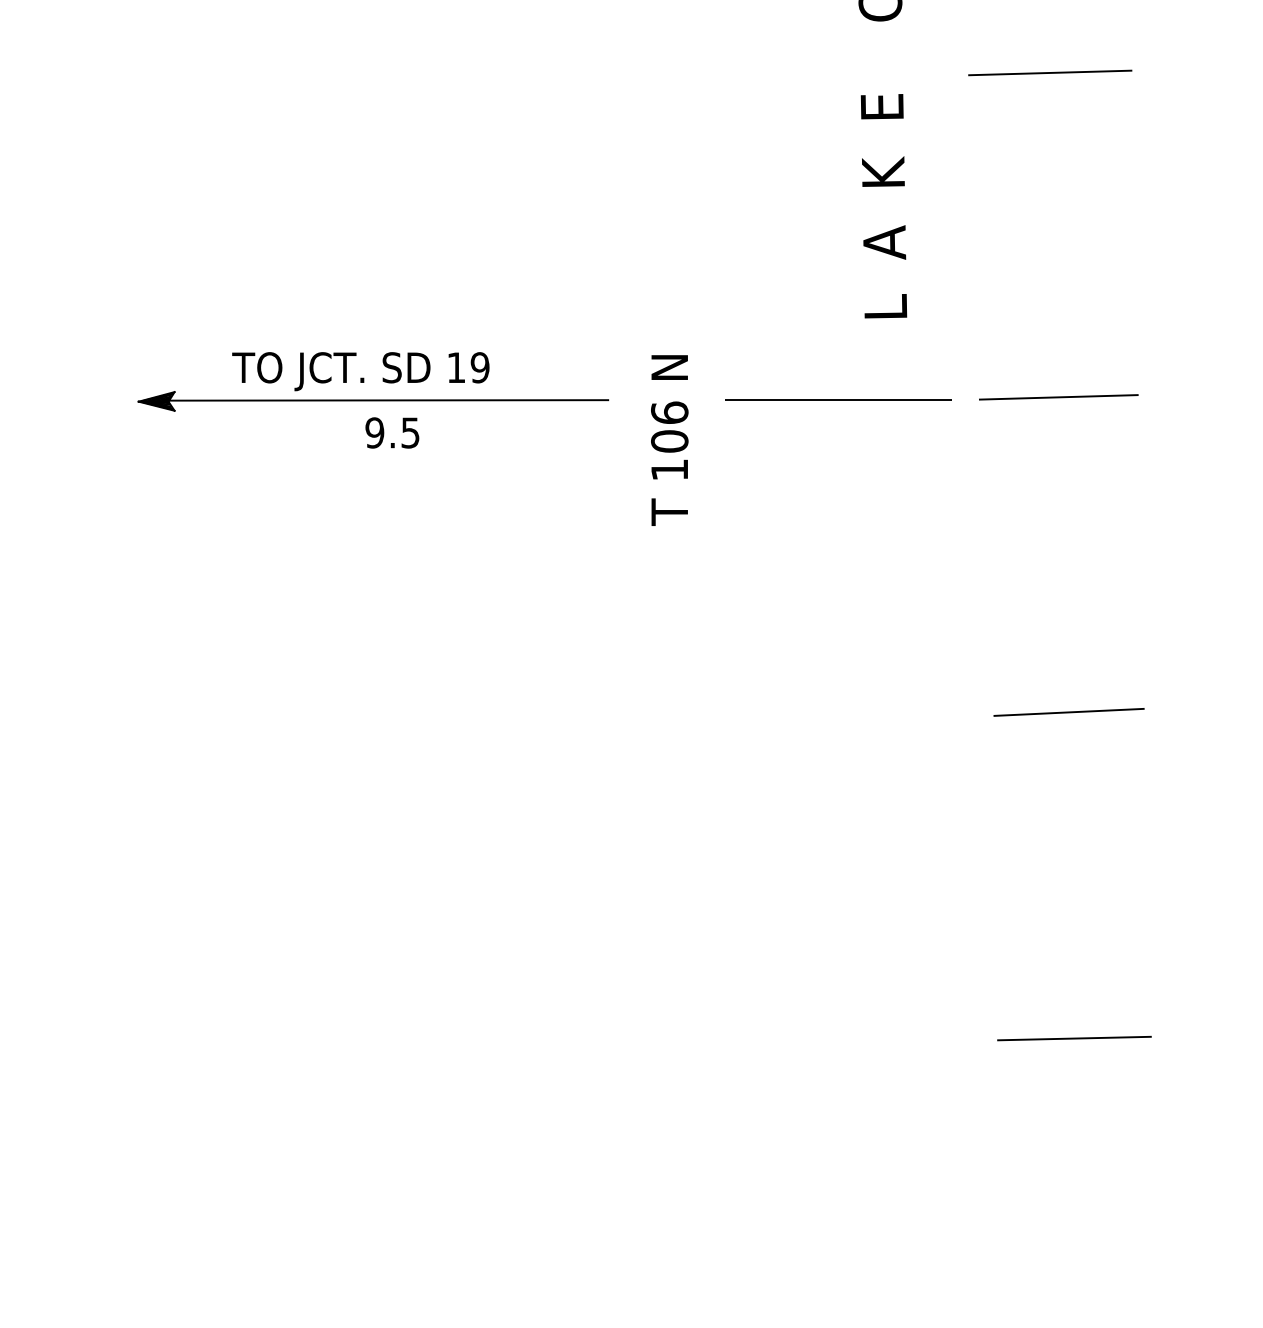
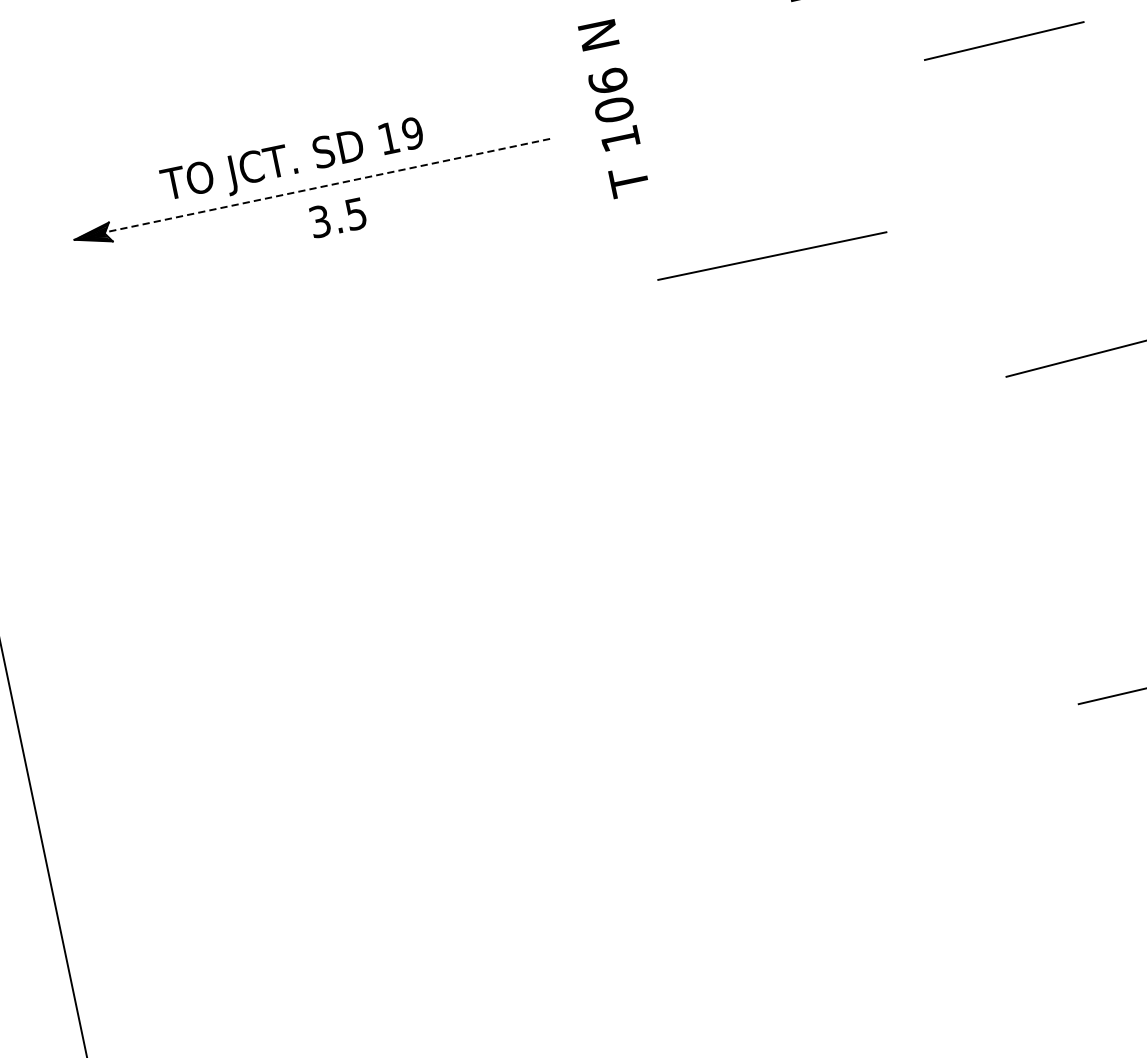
line: (838, 399) -> (772, 255), moved
line: (386, 400) -> (325, 186), solid -> dashed
text: (374, 432) -> (319, 221), 9.5 -> 3.5
text: (669, 440) -> (613, 109), moved

